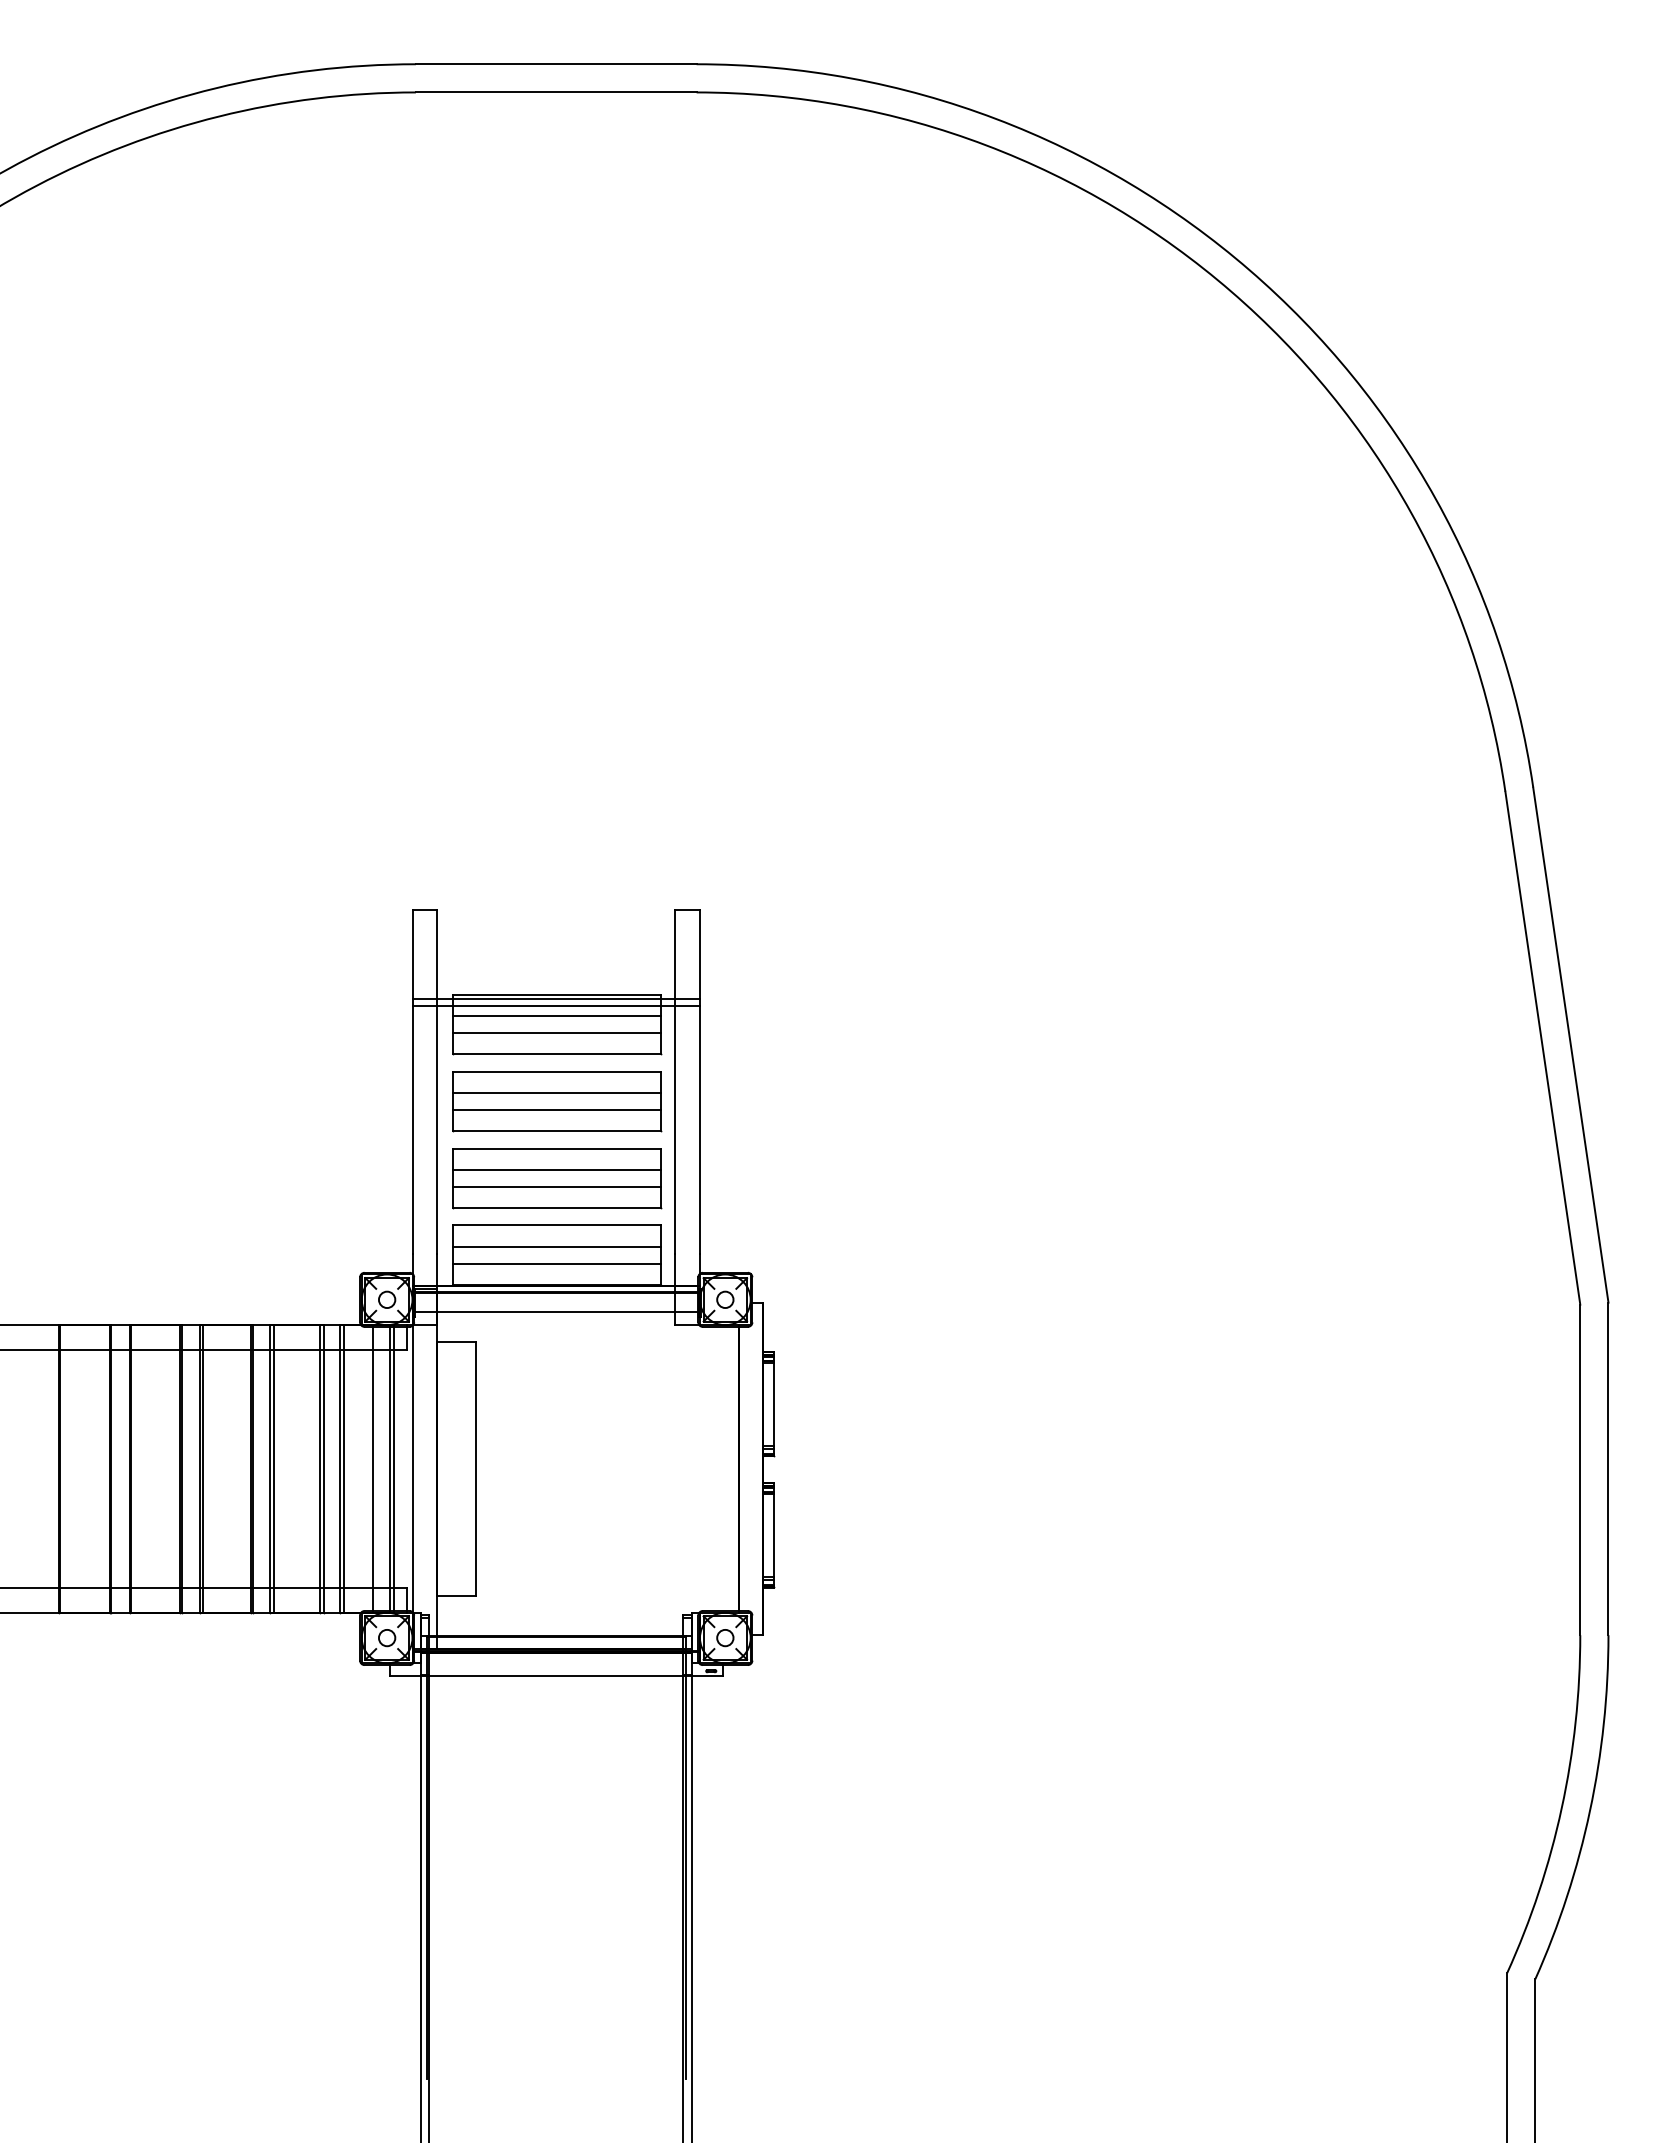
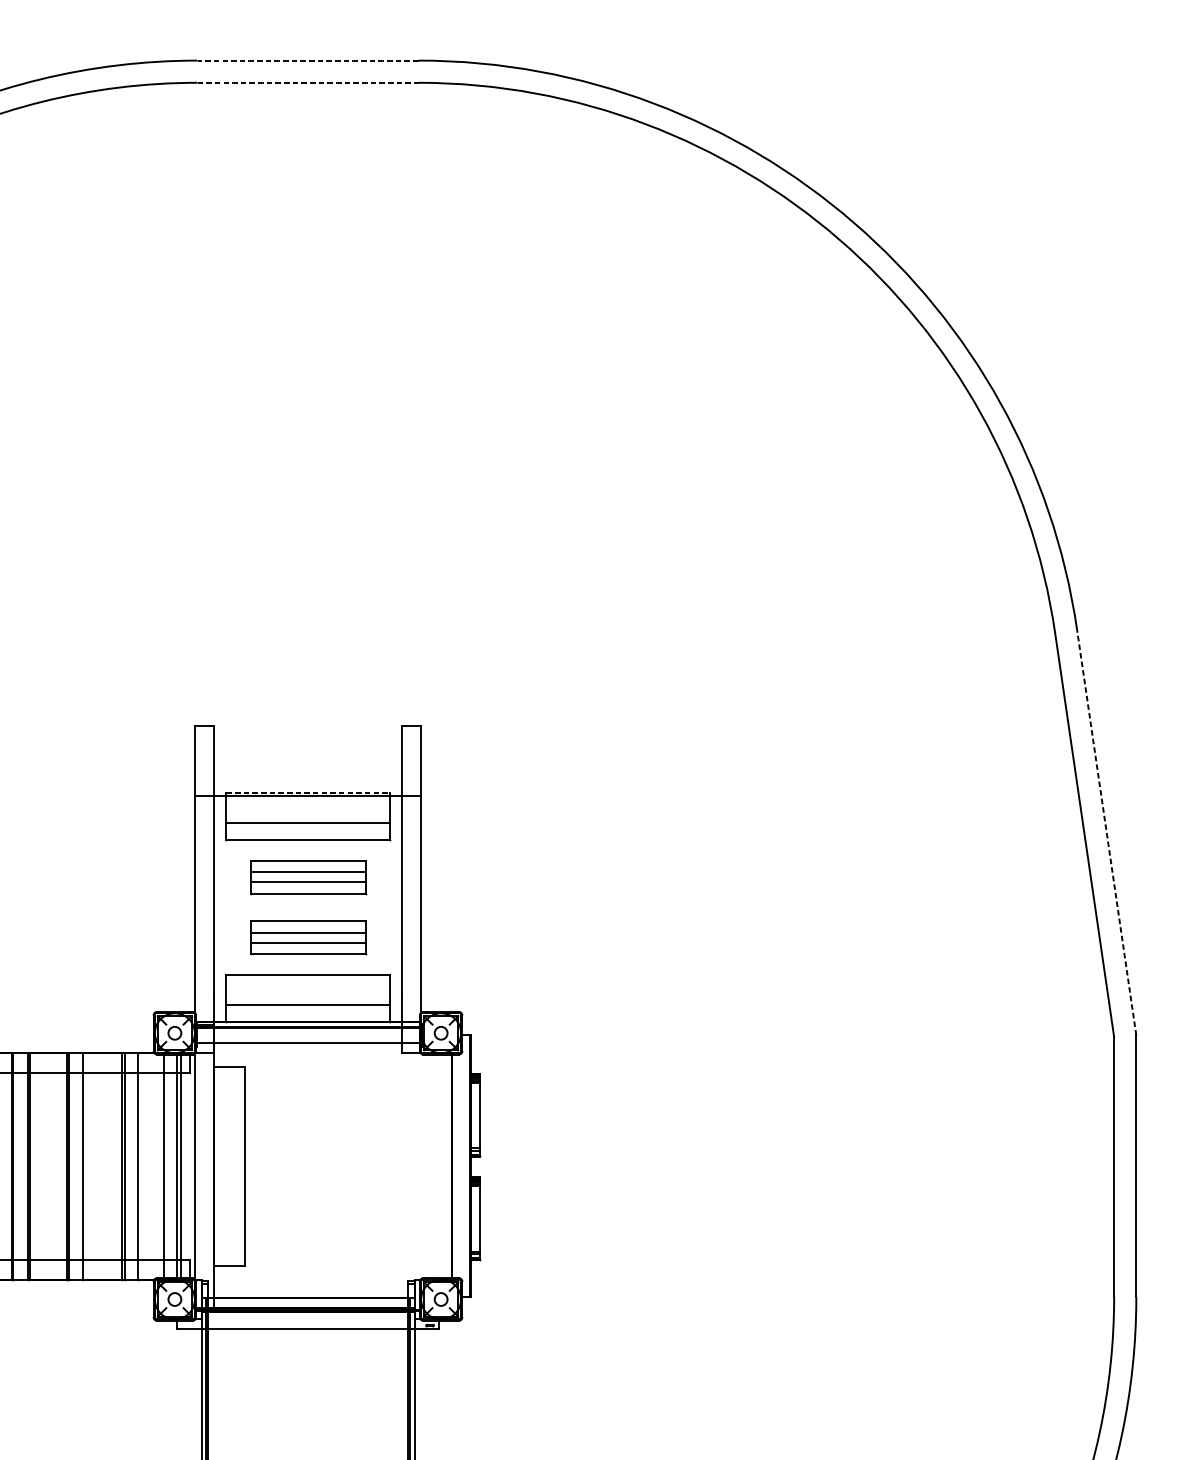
line: (555, 64) -> (307, 60), solid -> dashed
line: (556, 92) -> (308, 82), solid -> dashed
line: (556, 994) -> (308, 792), solid -> dashed
line: (555, 1006) -> (307, 802), removed
line: (556, 1015) -> (308, 809), removed
line: (1570, 1044) -> (1106, 832), solid -> dashed
part: (557, 1101) -> (309, 877), size x0.7
part: (557, 1178) -> (309, 937), size x0.7
line: (556, 1246) -> (308, 991), removed
line: (273, 1468) -> (85, 1166), removed
line: (344, 1468) -> (141, 1166), removed

